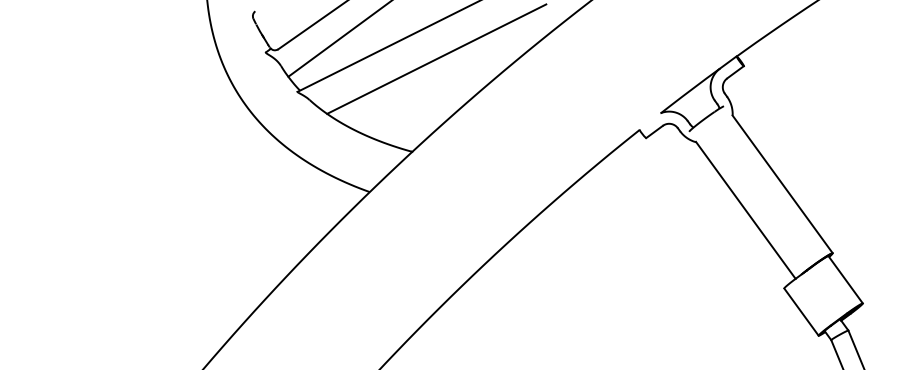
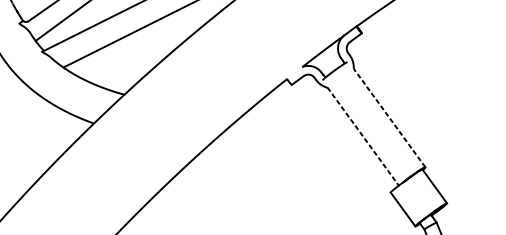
line: (782, 183) -> (389, 117), solid -> dashed
line: (745, 210) -> (362, 136), solid -> dashed

